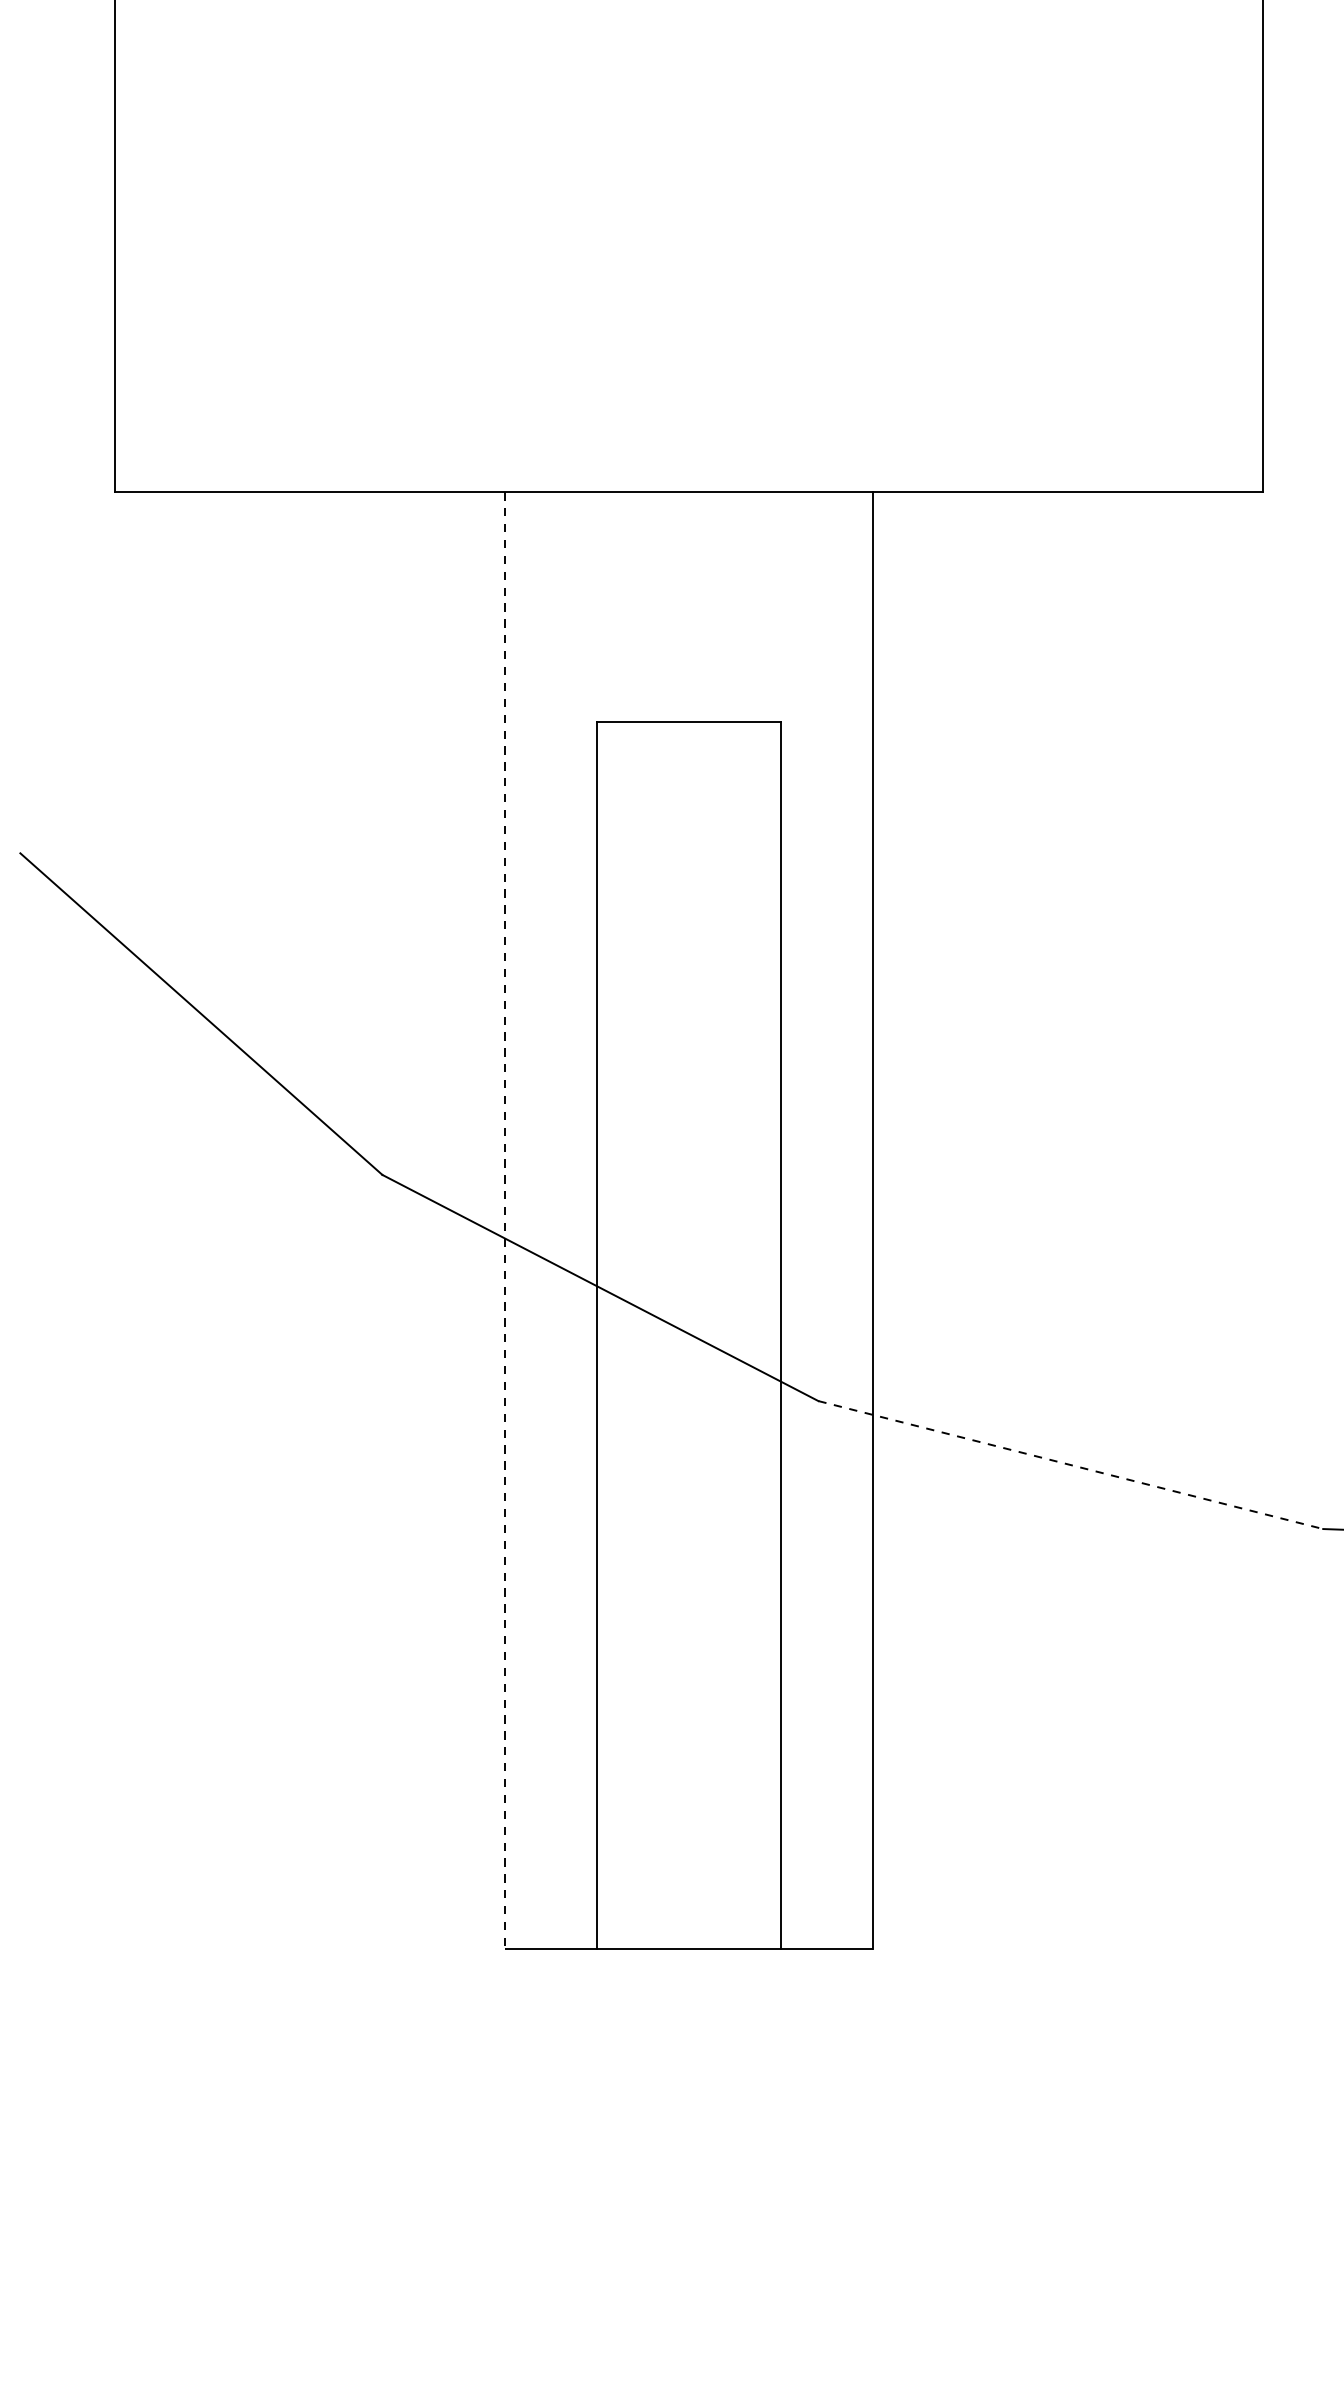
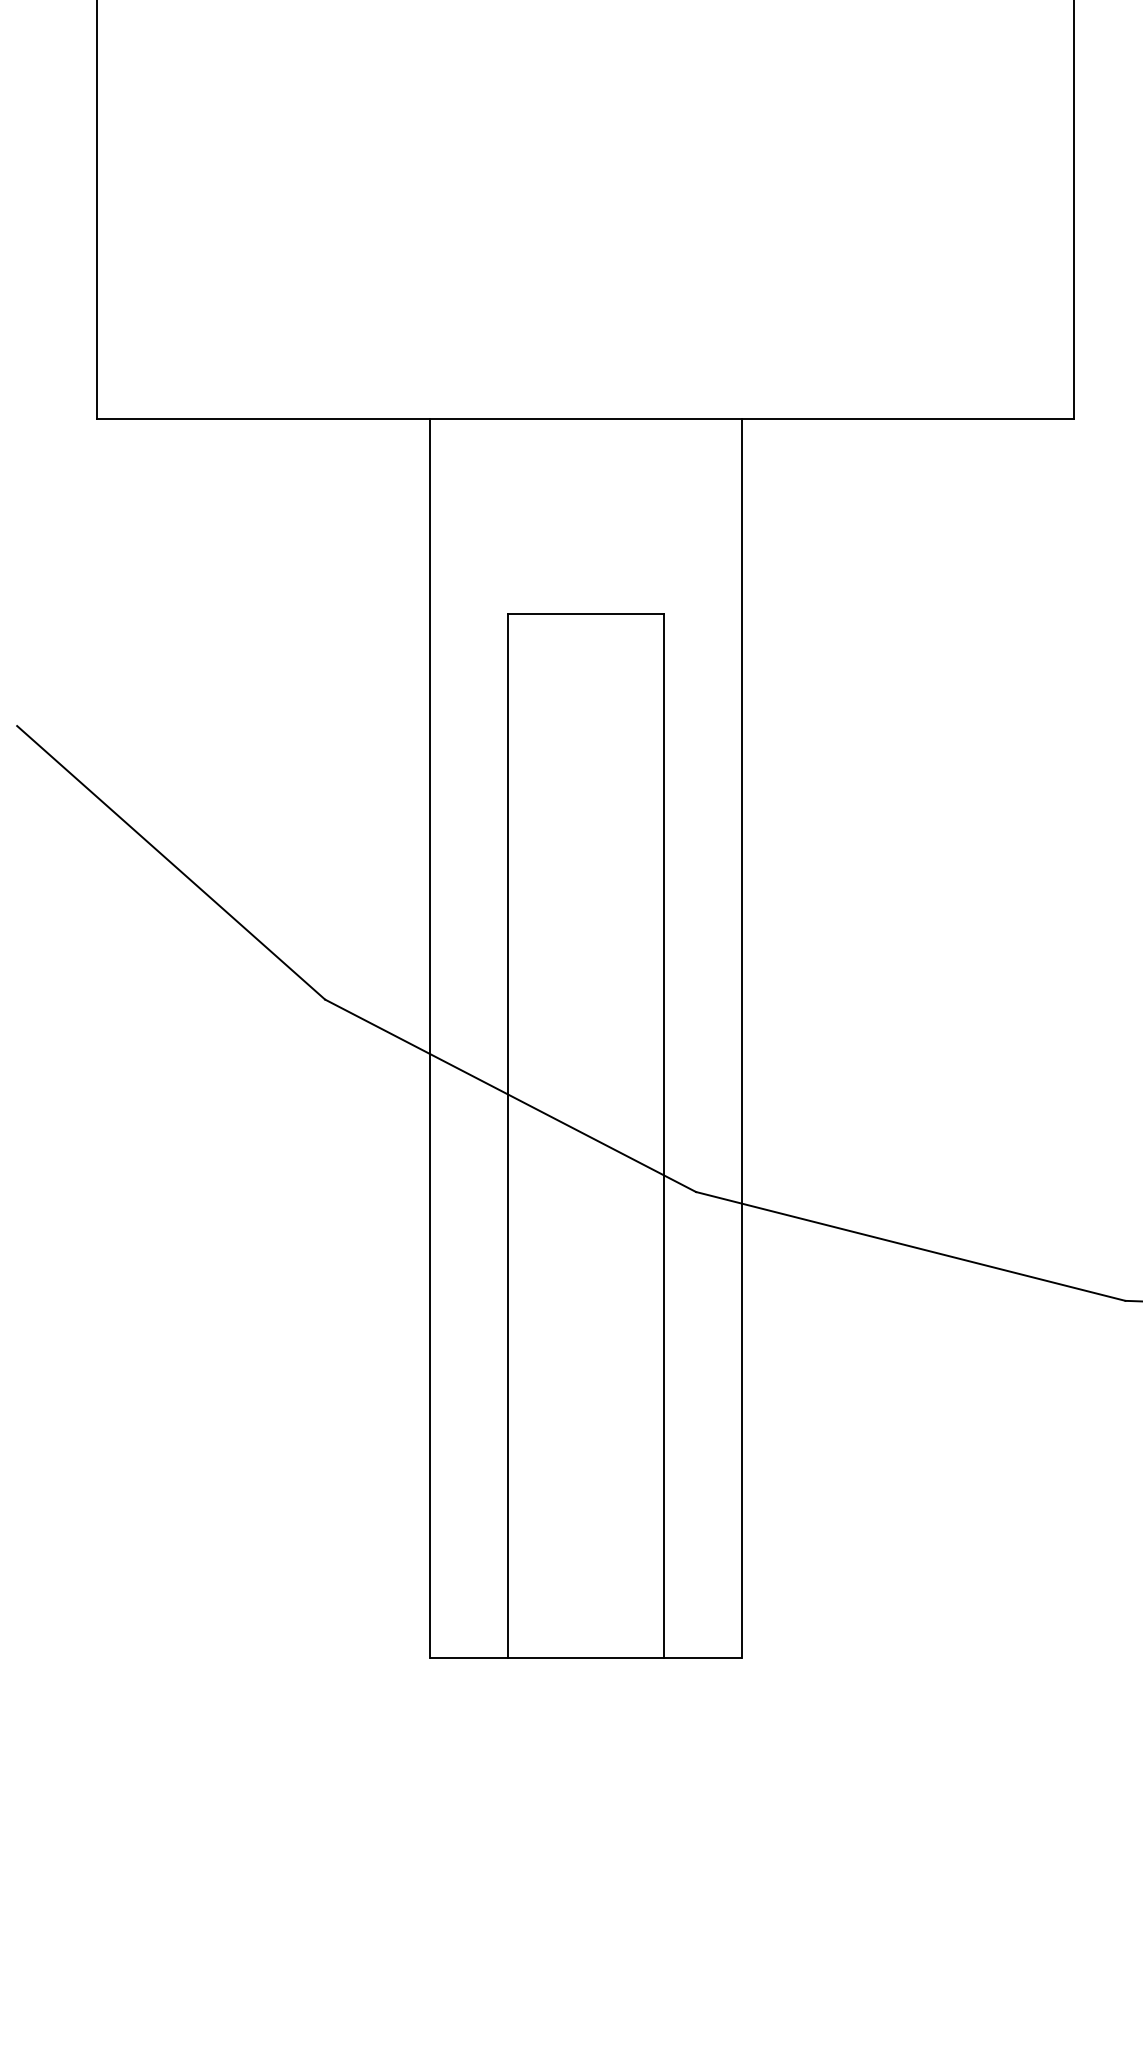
line: (505, 1220) -> (429, 1038), dashed -> solid
line: (1071, 1465) -> (911, 1246), dashed -> solid

